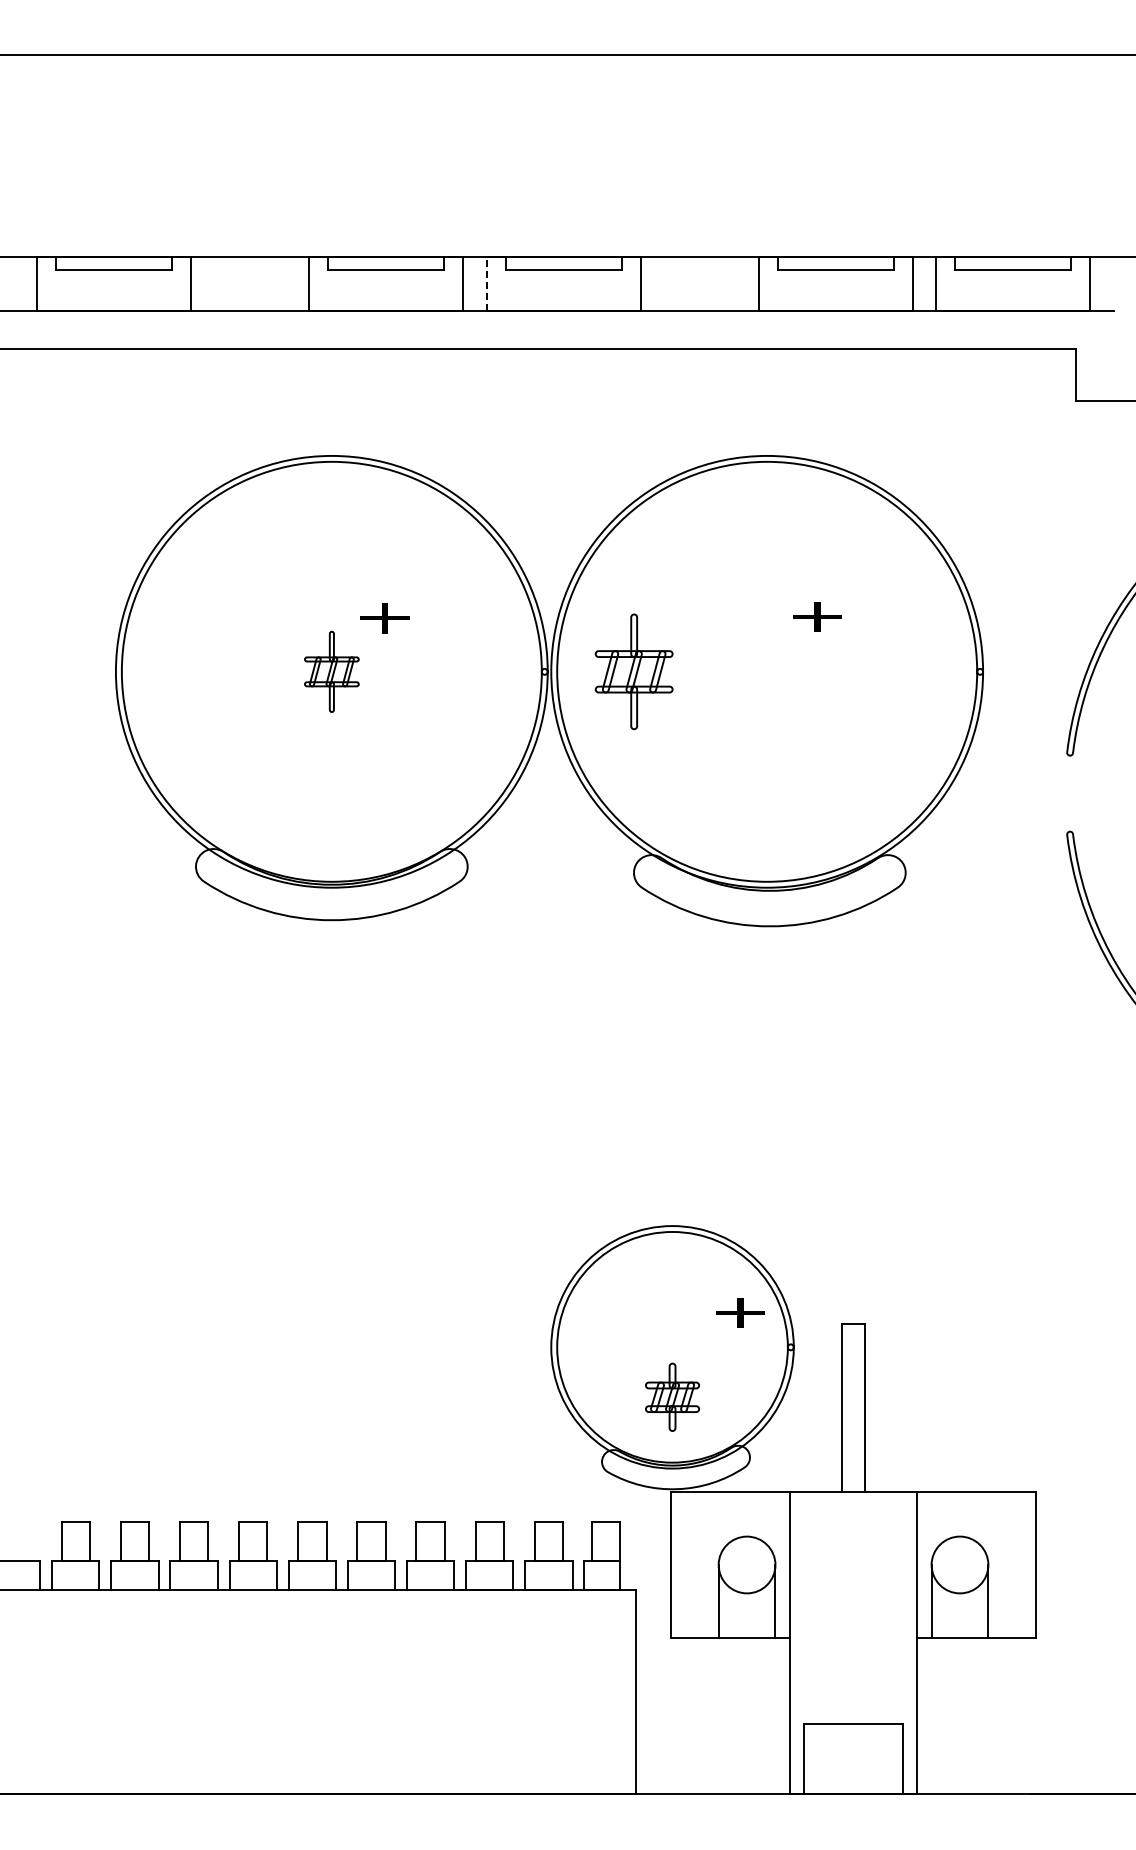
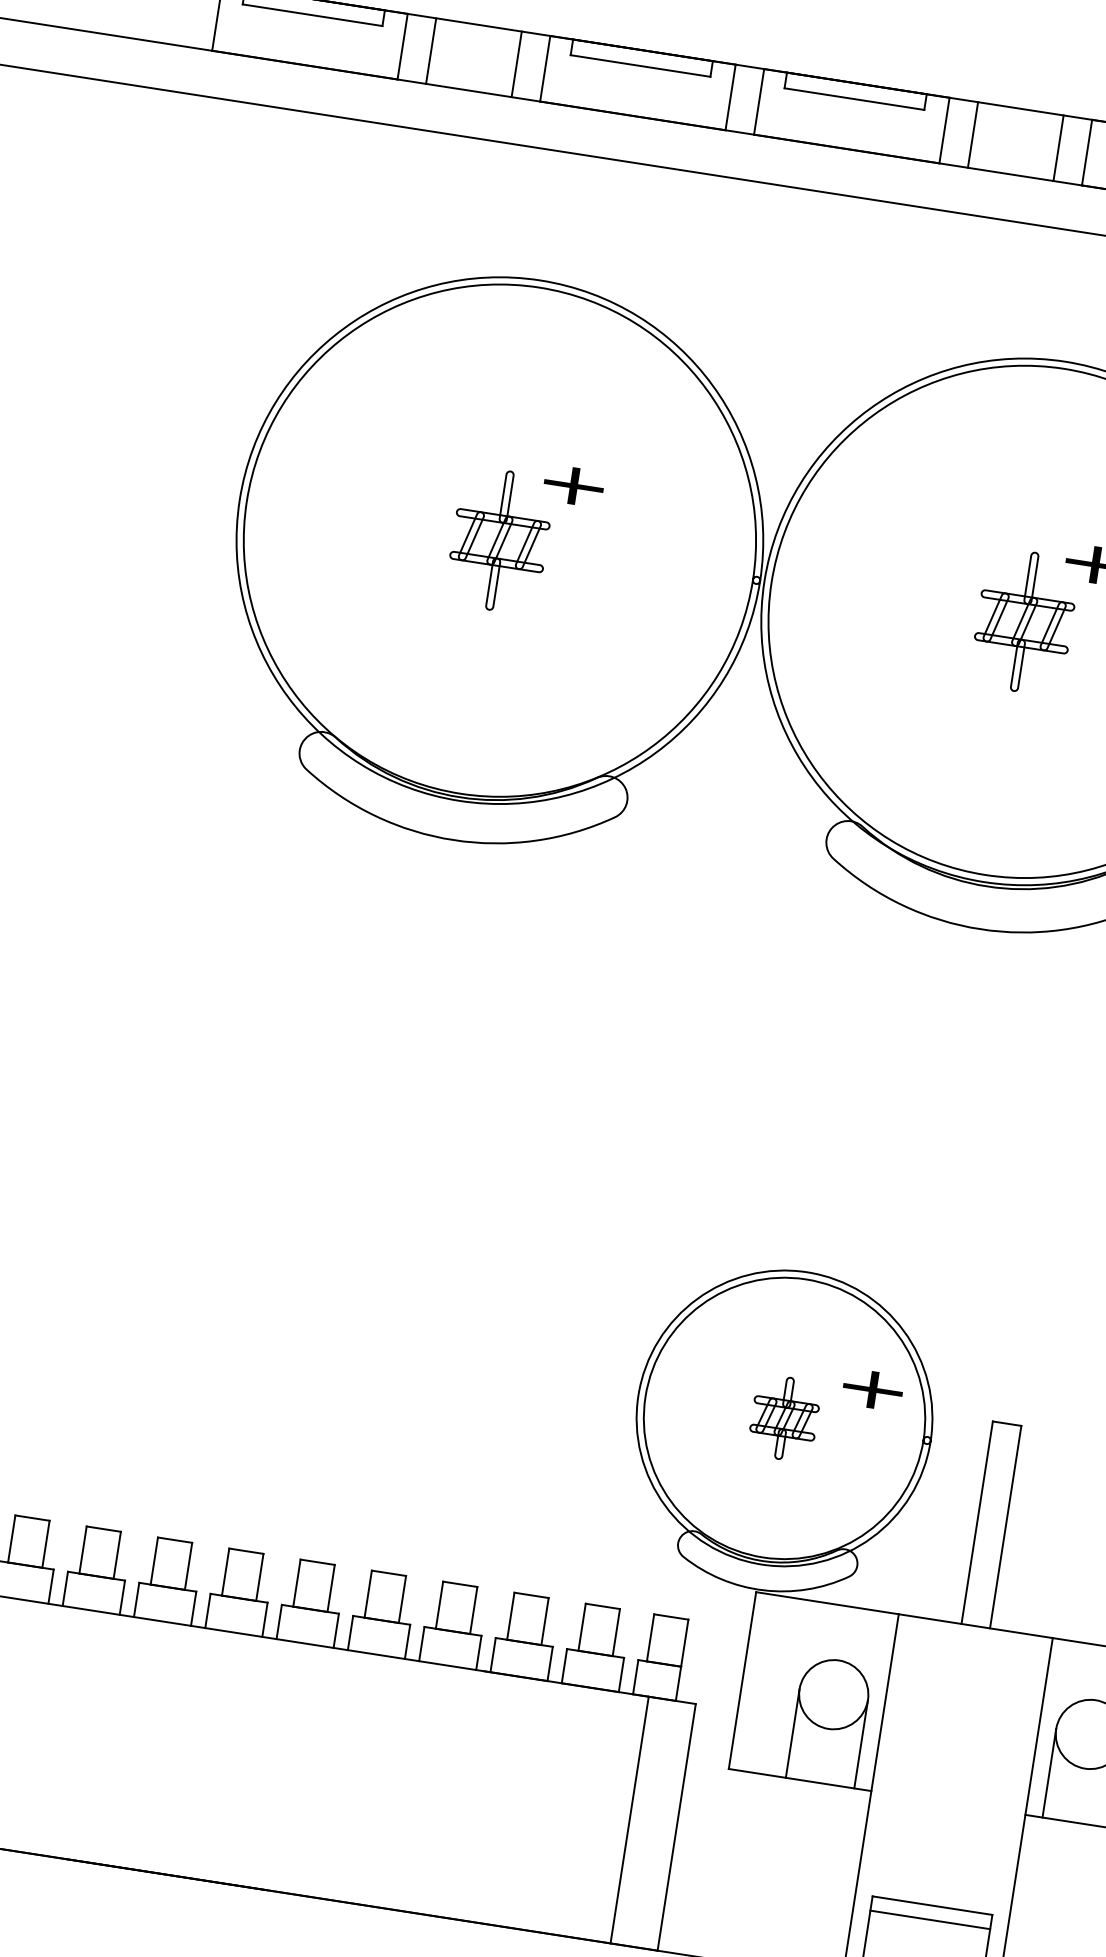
line: (214, 283) -> (430, 50), added
line: (285, 283) -> (516, 63), added
line: (486, 283) -> (758, 101), dashed -> solid
line: (664, 283) -> (973, 134), added
line: (735, 283) -> (1058, 147), added
part: (331, 671) -> (499, 540), size x1.43
part: (633, 671) -> (1023, 621), moved
part: (672, 1396) -> (784, 1417), moved
line: (597, 1691) -> (629, 1819), added
line: (853, 1735) -> (930, 1920), added

